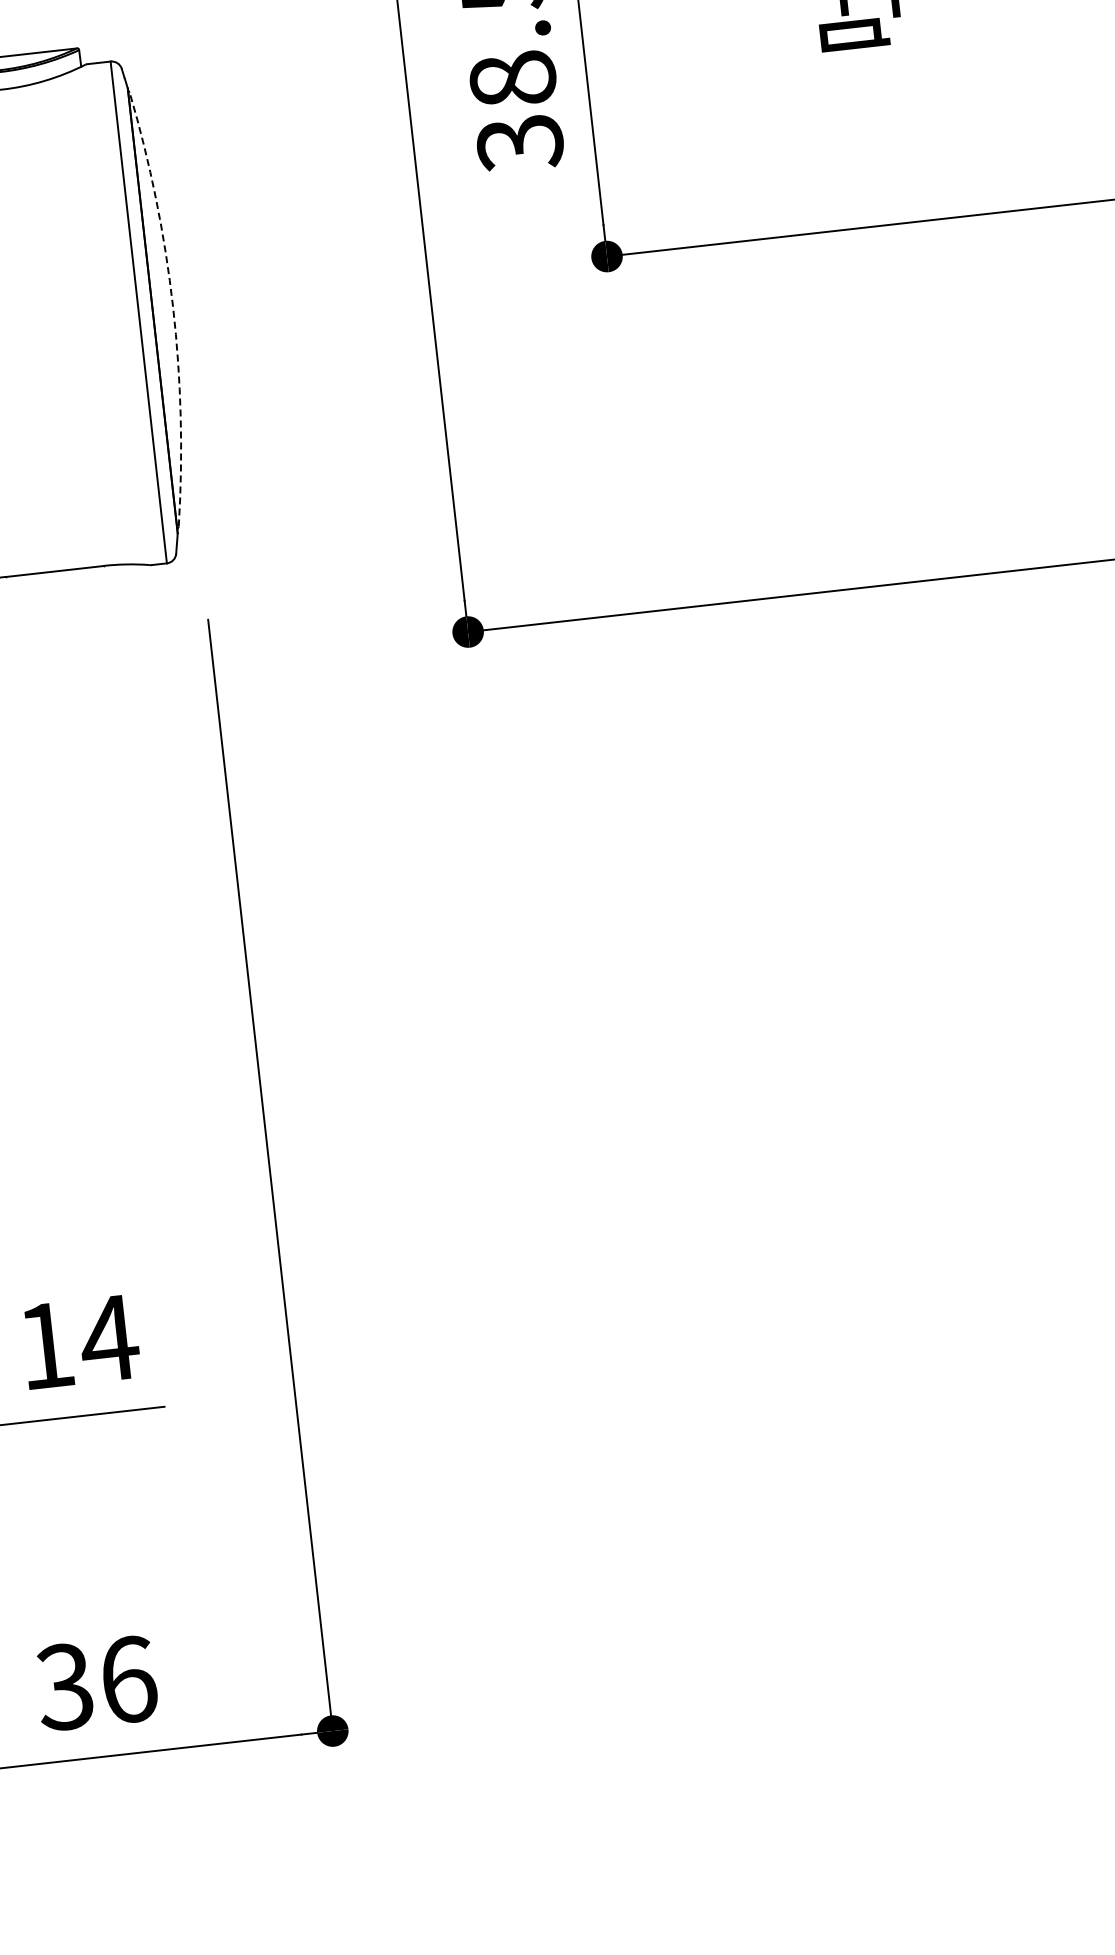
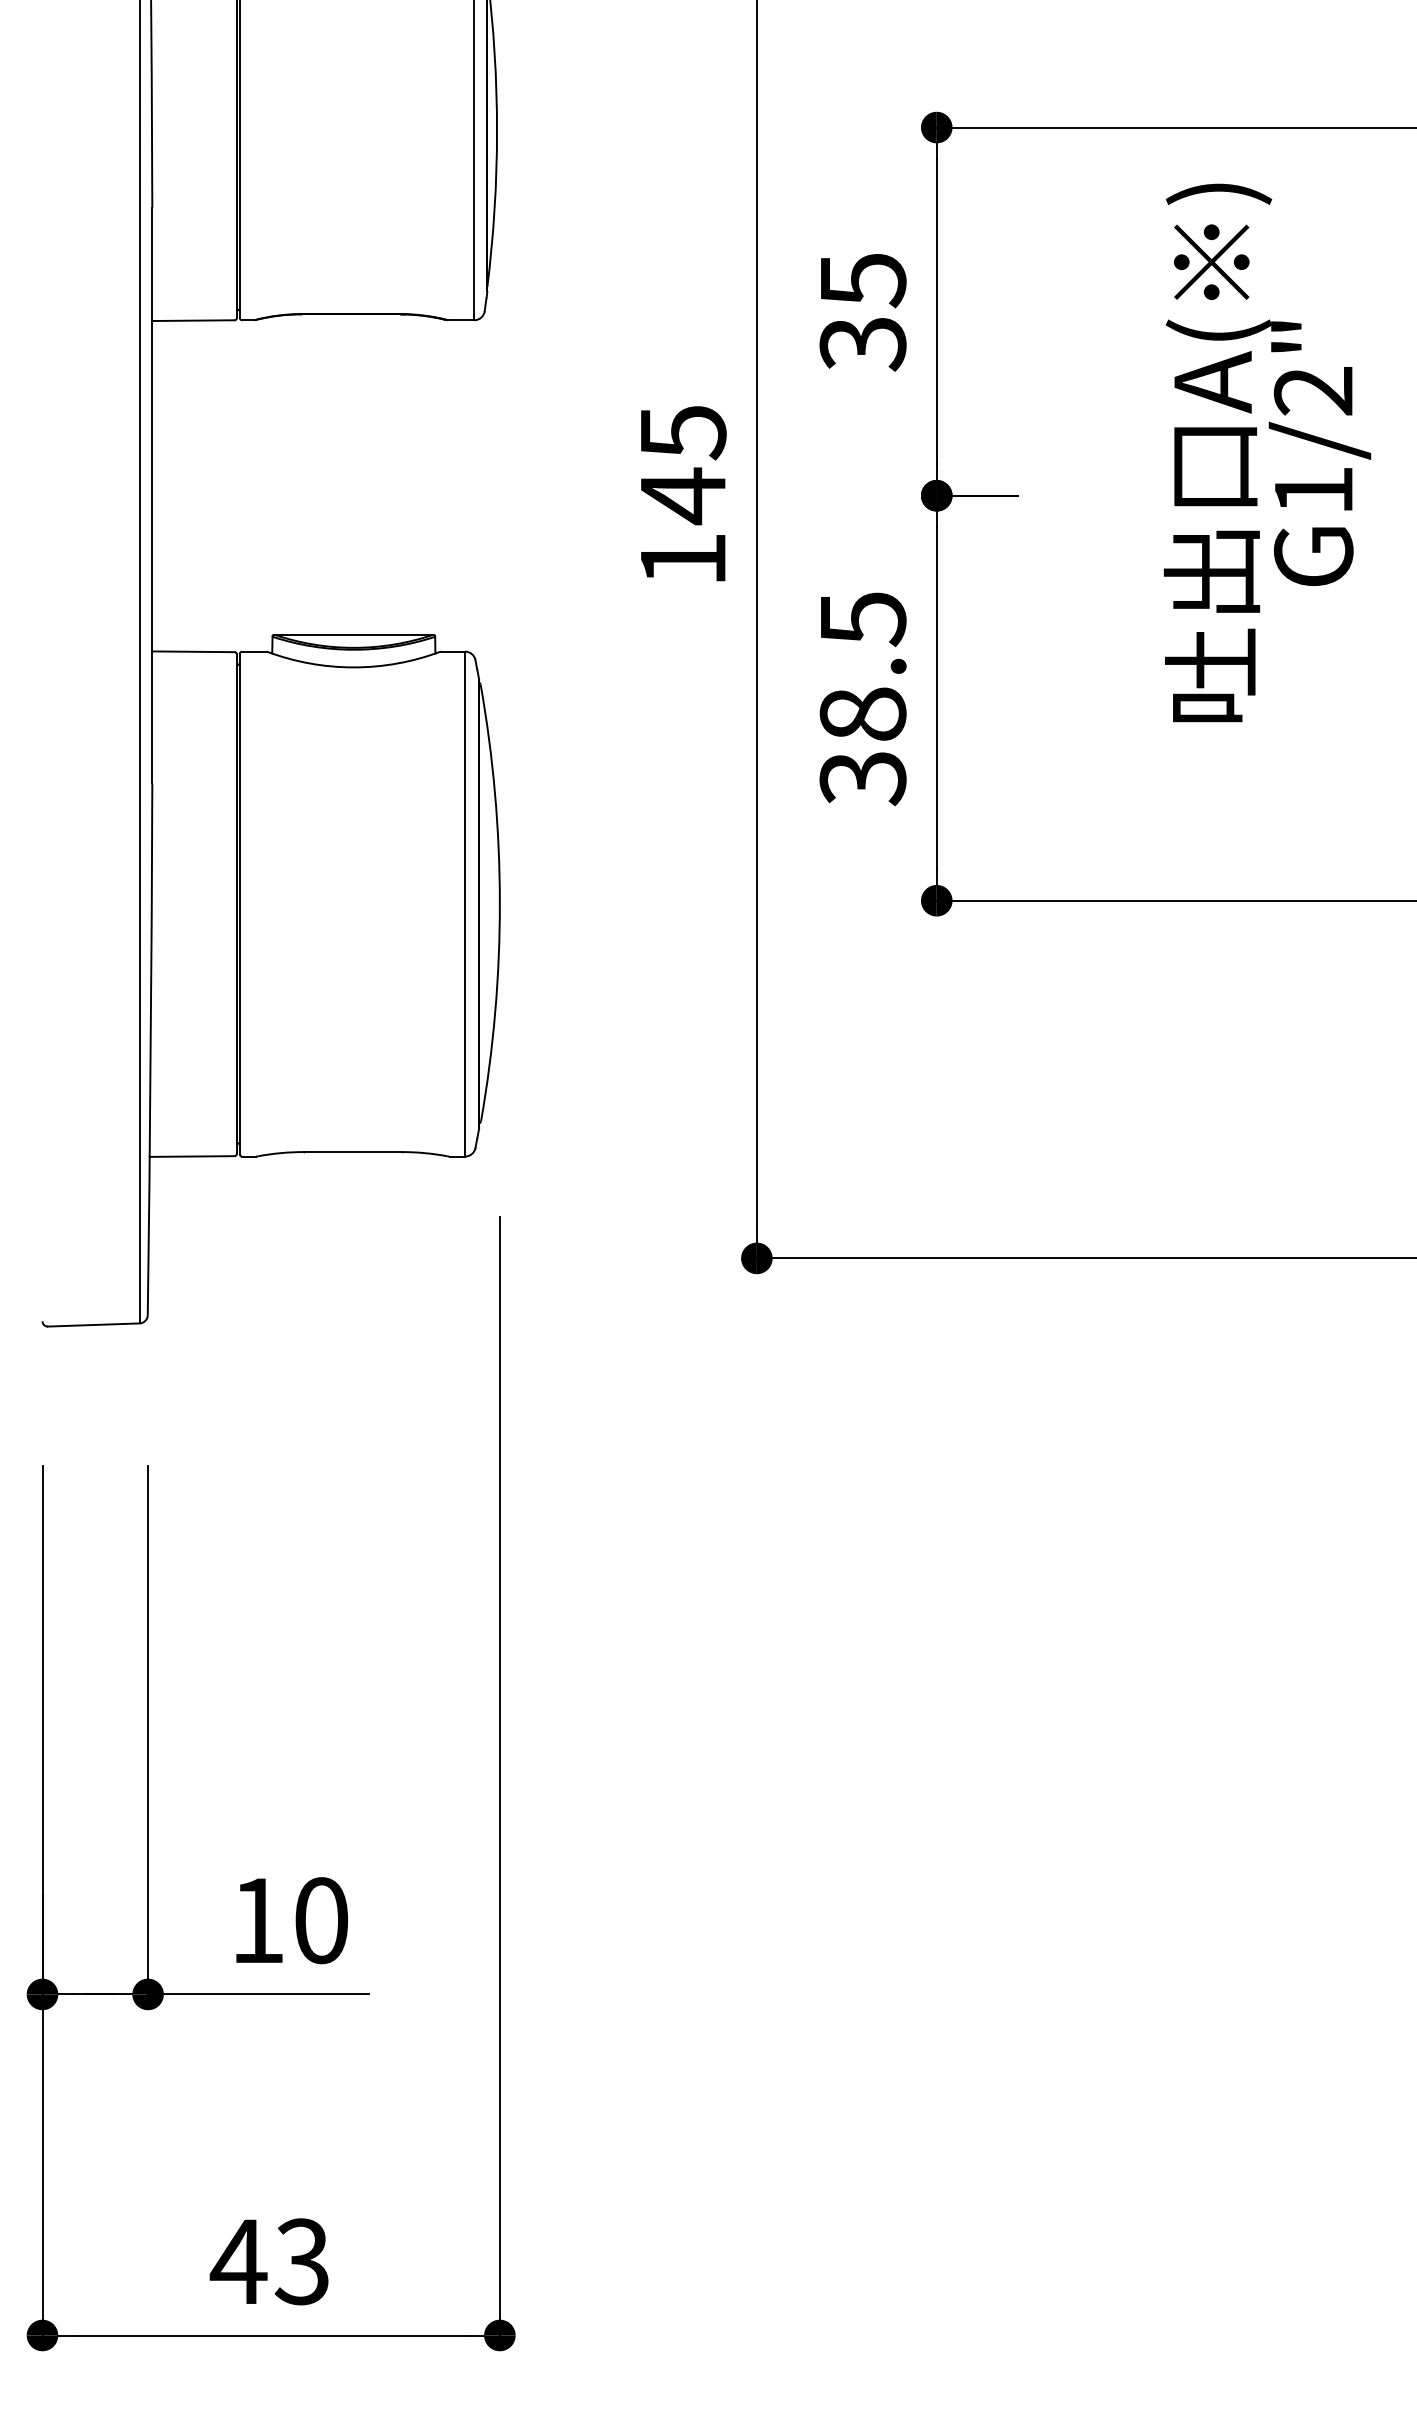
arc: (172, 307) -> (499, 902), dashed -> solid
text: (109, 1338) -> (321, 1920), 14 -> 10
text: (95, 1683) -> (269, 2261), 36 -> 43

